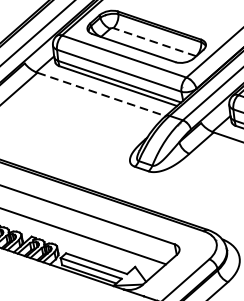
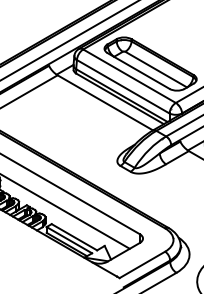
line: (155, 41) -> (156, 69), dashed -> solid
line: (101, 95) -> (105, 103), dashed -> solid

